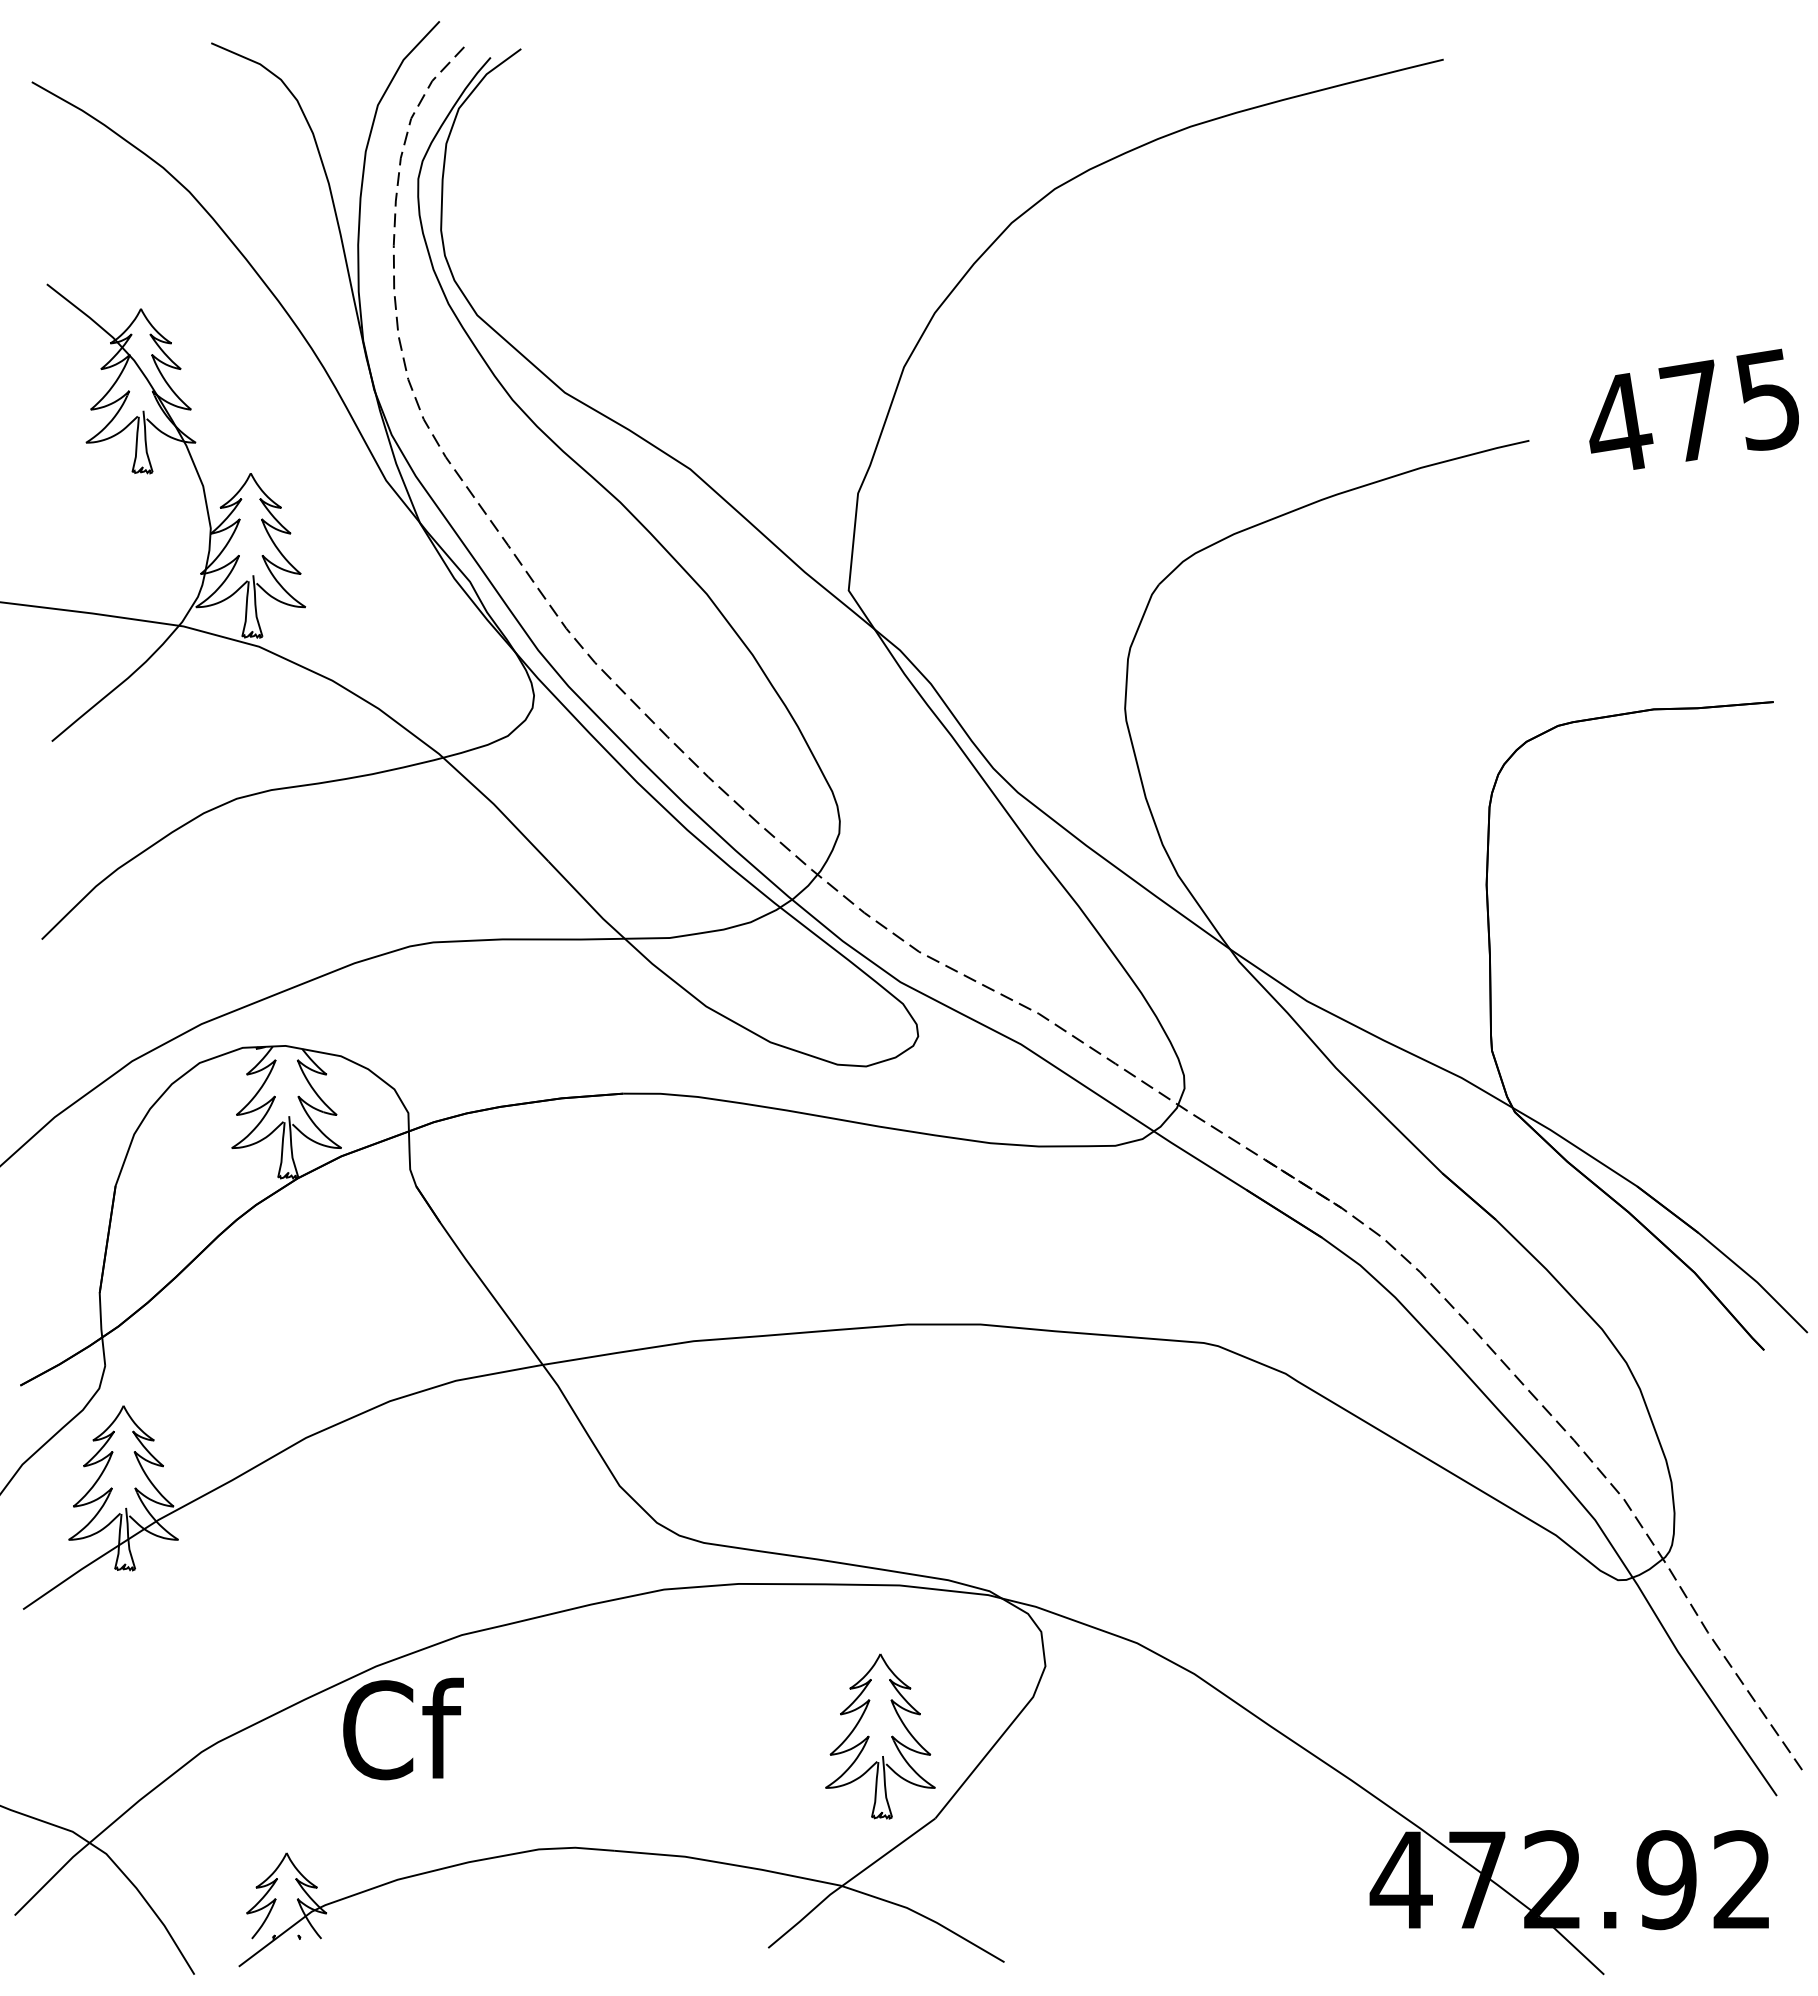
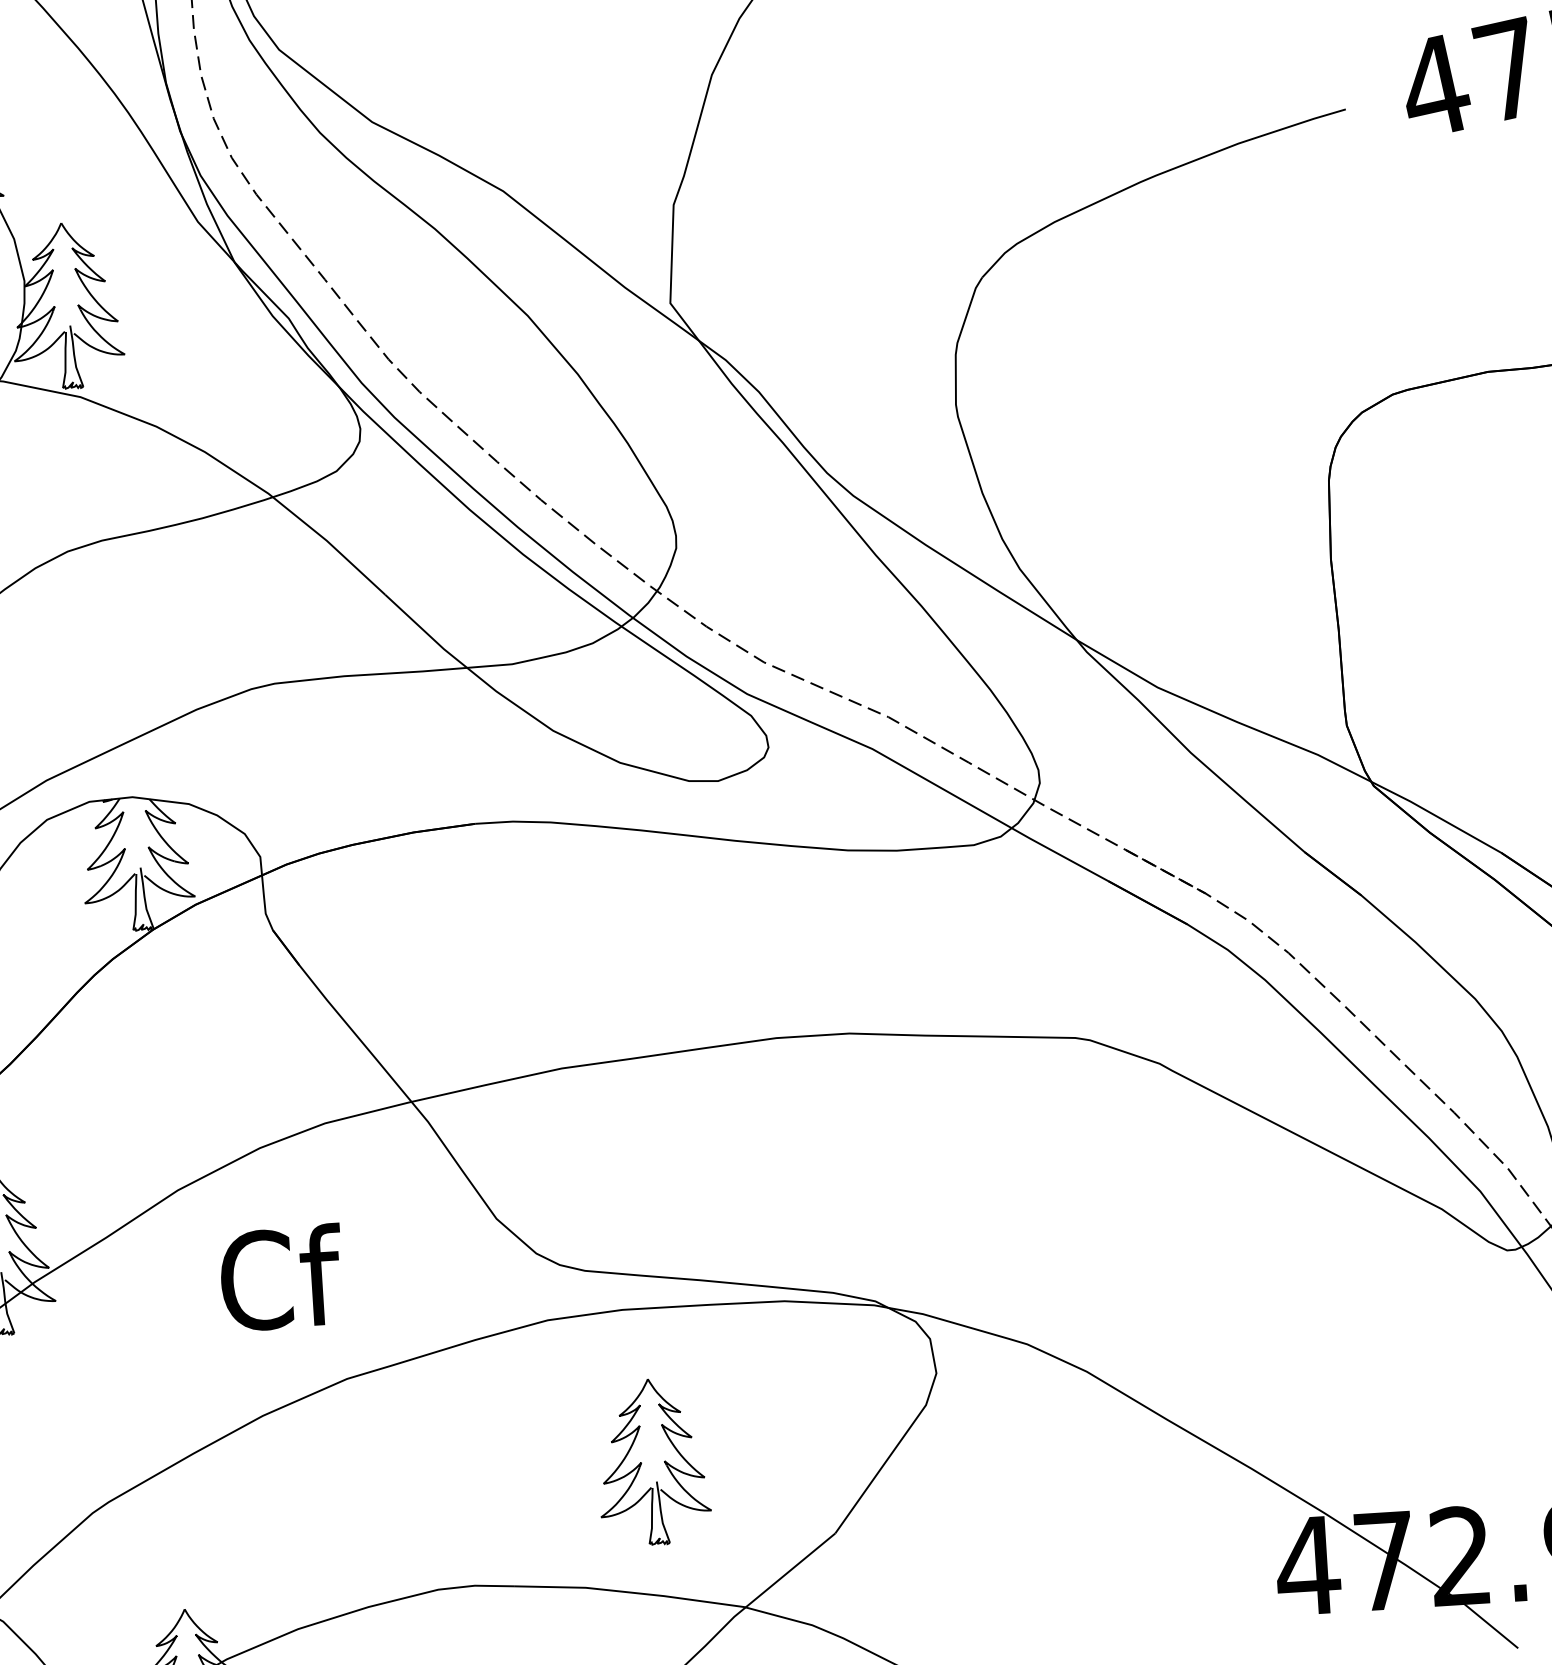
text: (403, 1728) -> (281, 1277), moved
part: (880, 1736) -> (653, 1462), moved

